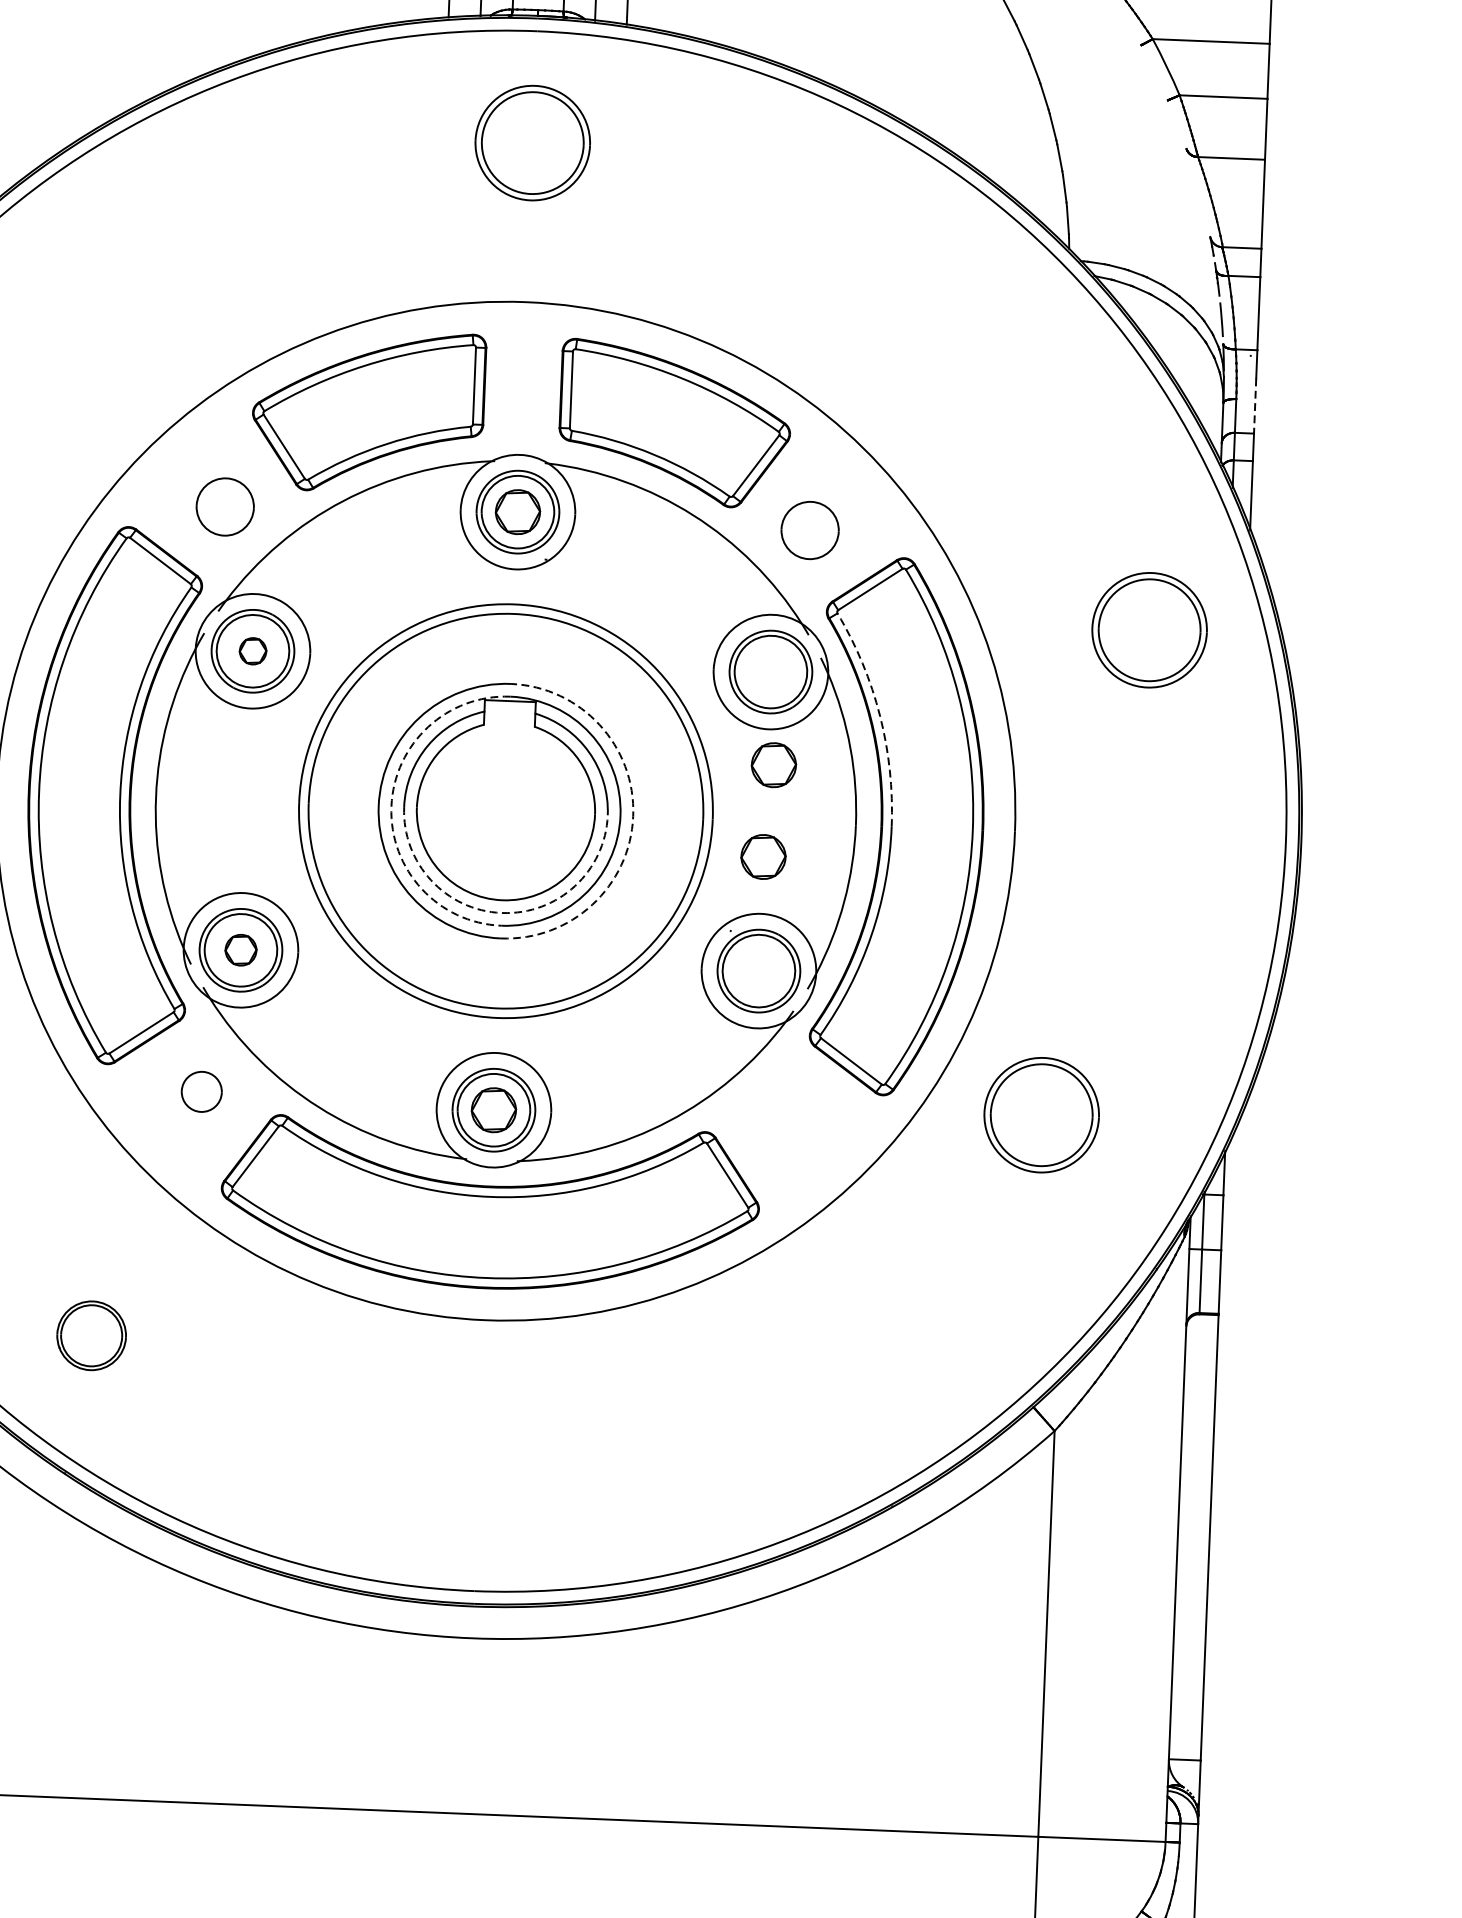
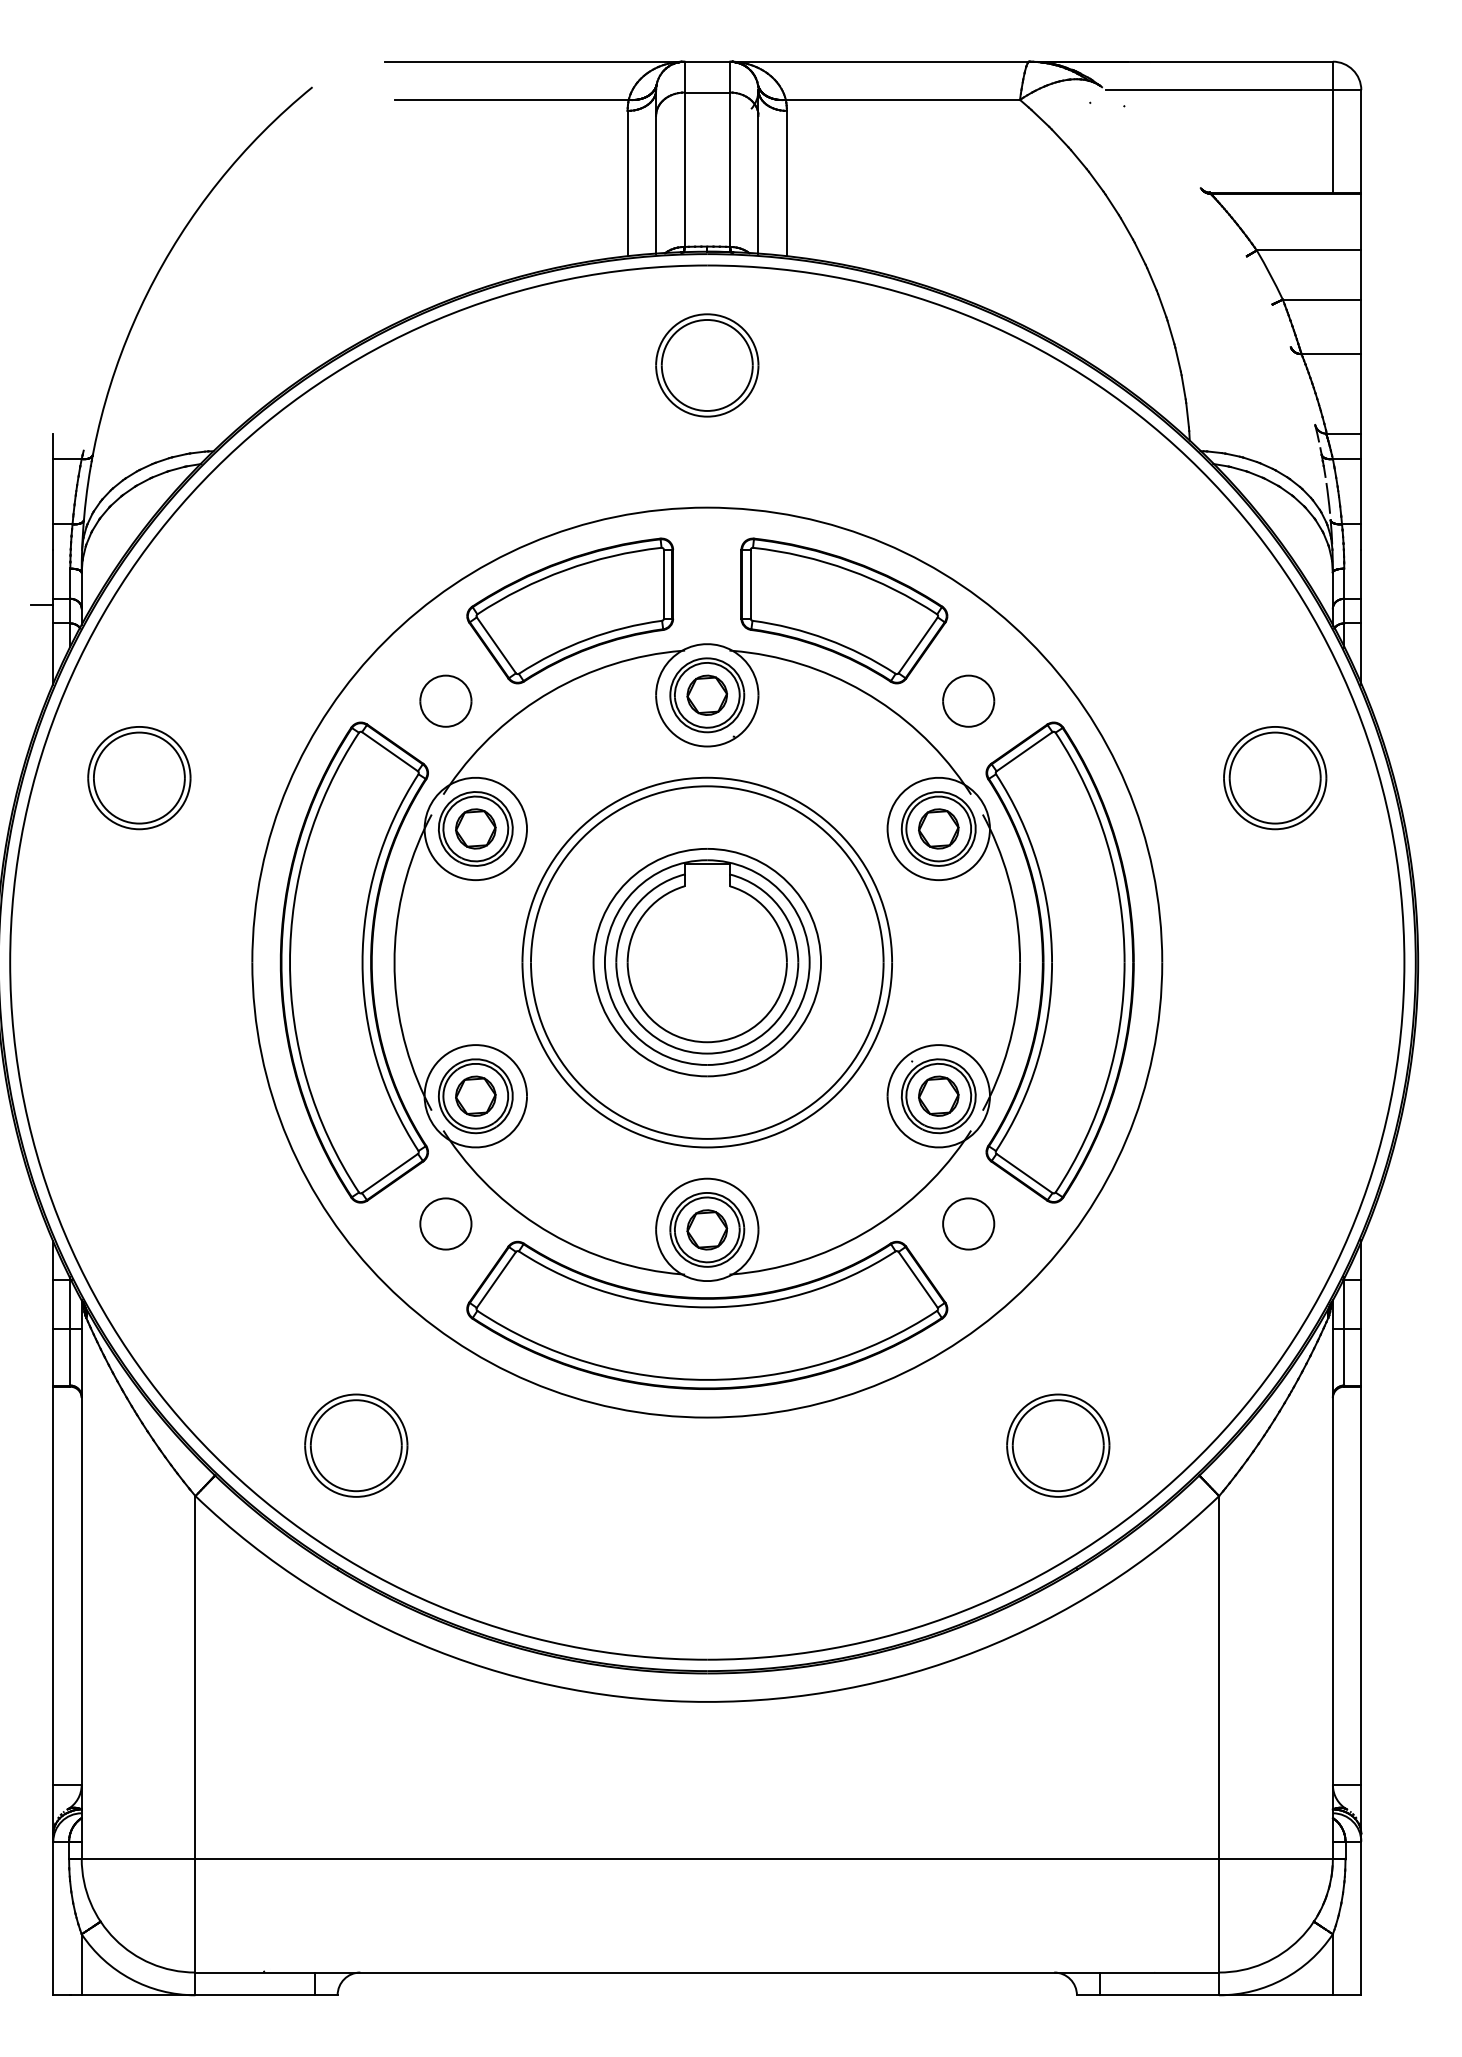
line: (1255, 406) -> (1361, 574), dashed -> solid
part: (252, 650) -> (475, 828), size x1.67
arc: (879, 716) -> (1037, 864), dashed -> solid
part: (773, 764) -> (938, 828), moved
arc: (390, 806) -> (604, 962), dashed -> solid
arc: (633, 816) -> (821, 962), dashed -> solid
part: (763, 856) -> (938, 1095), moved
arc: (502, 912) -> (707, 1053), dashed -> solid
part: (240, 949) -> (475, 1095), size x1.43
part: (201, 1091) -> (445, 1223), size x1.43
part: (786, 1114) -> (968, 1223), added
part: (1041, 1114) -> (1058, 1445), moved
part: (91, 1335) -> (356, 1445), size x1.67

